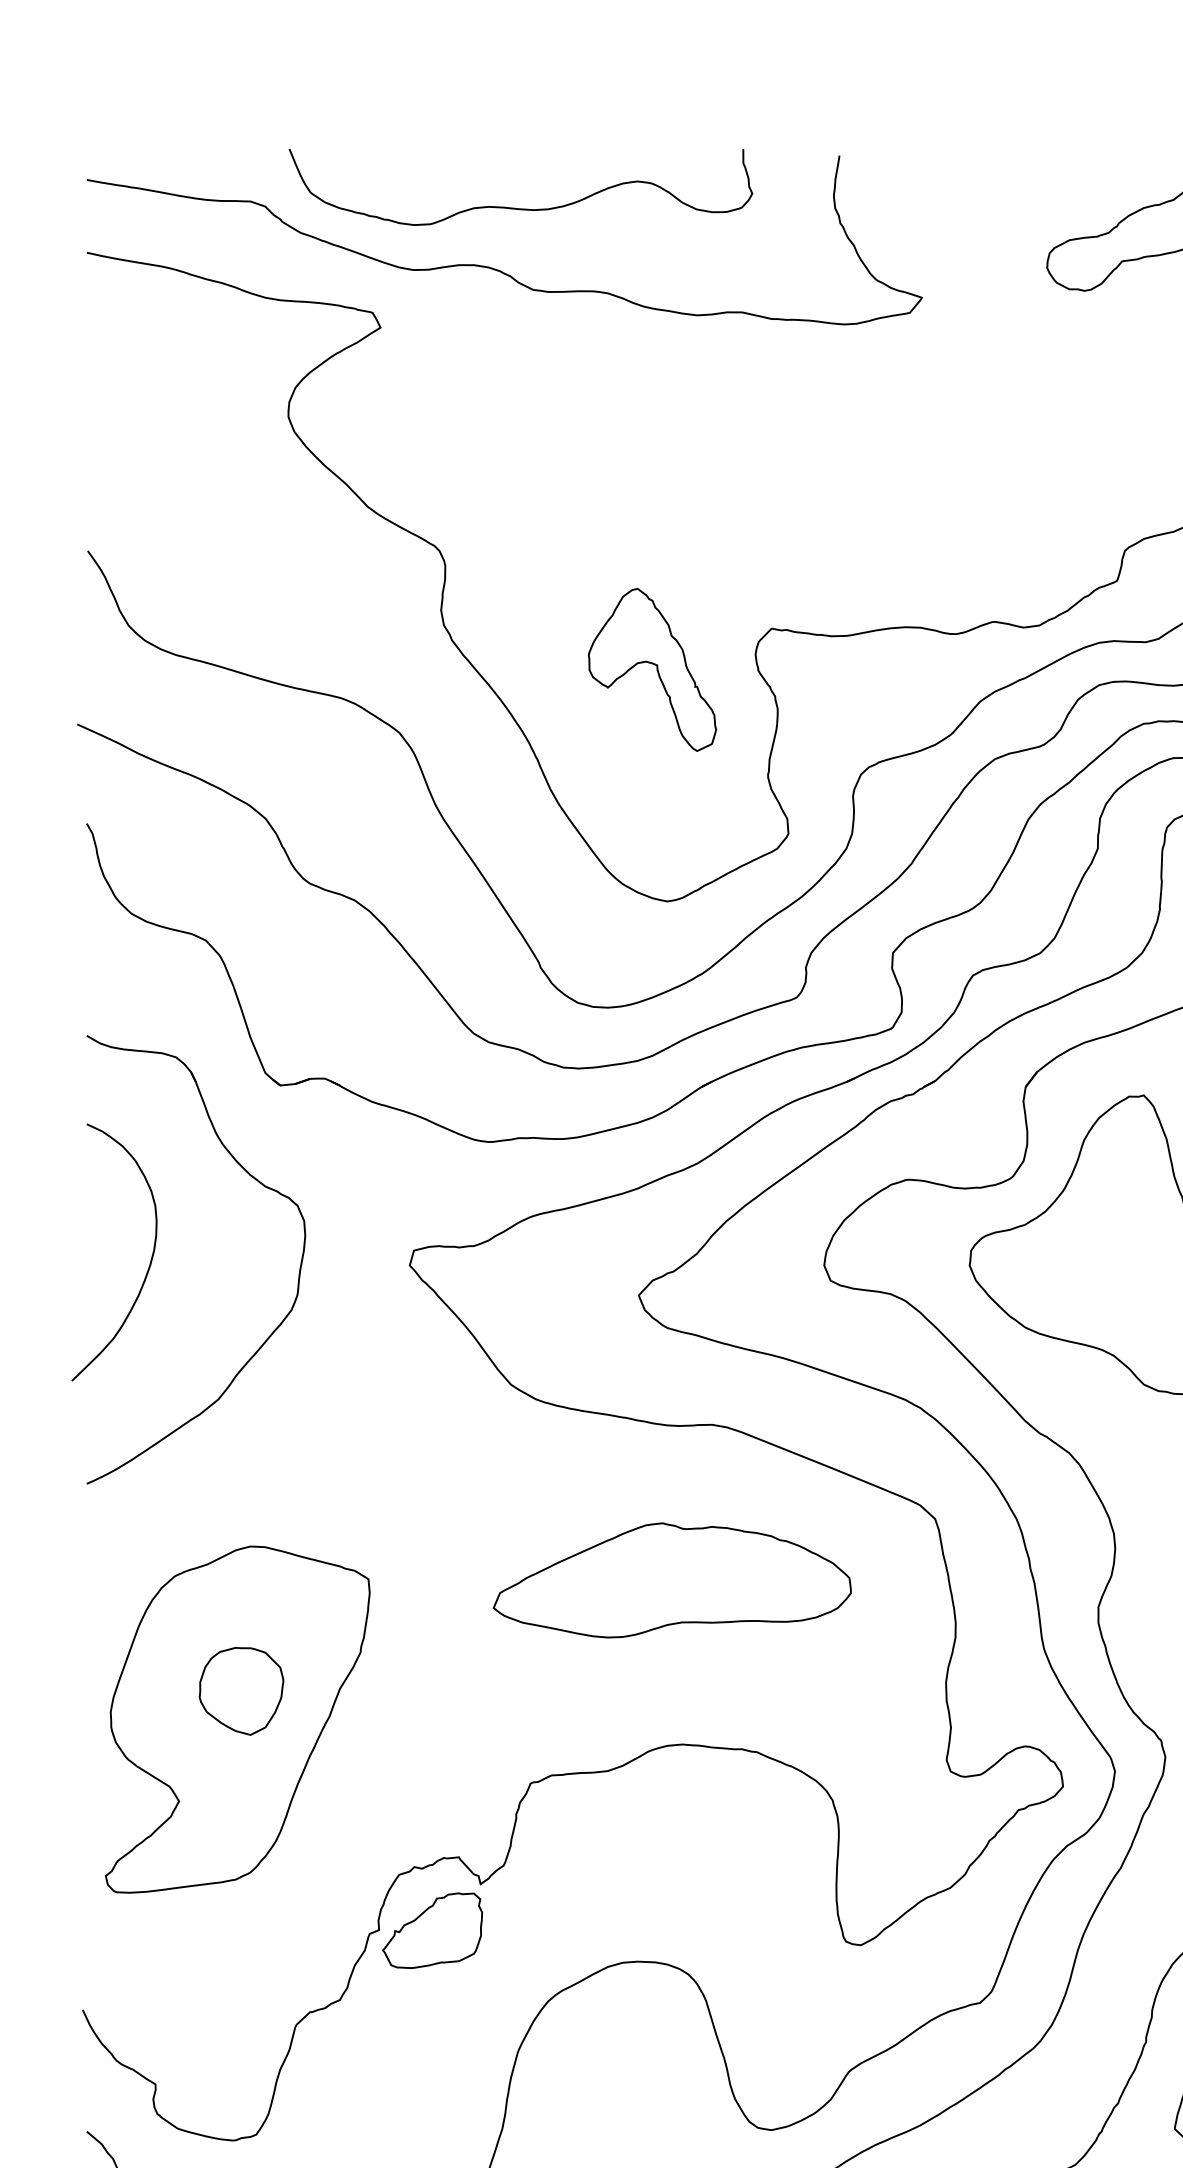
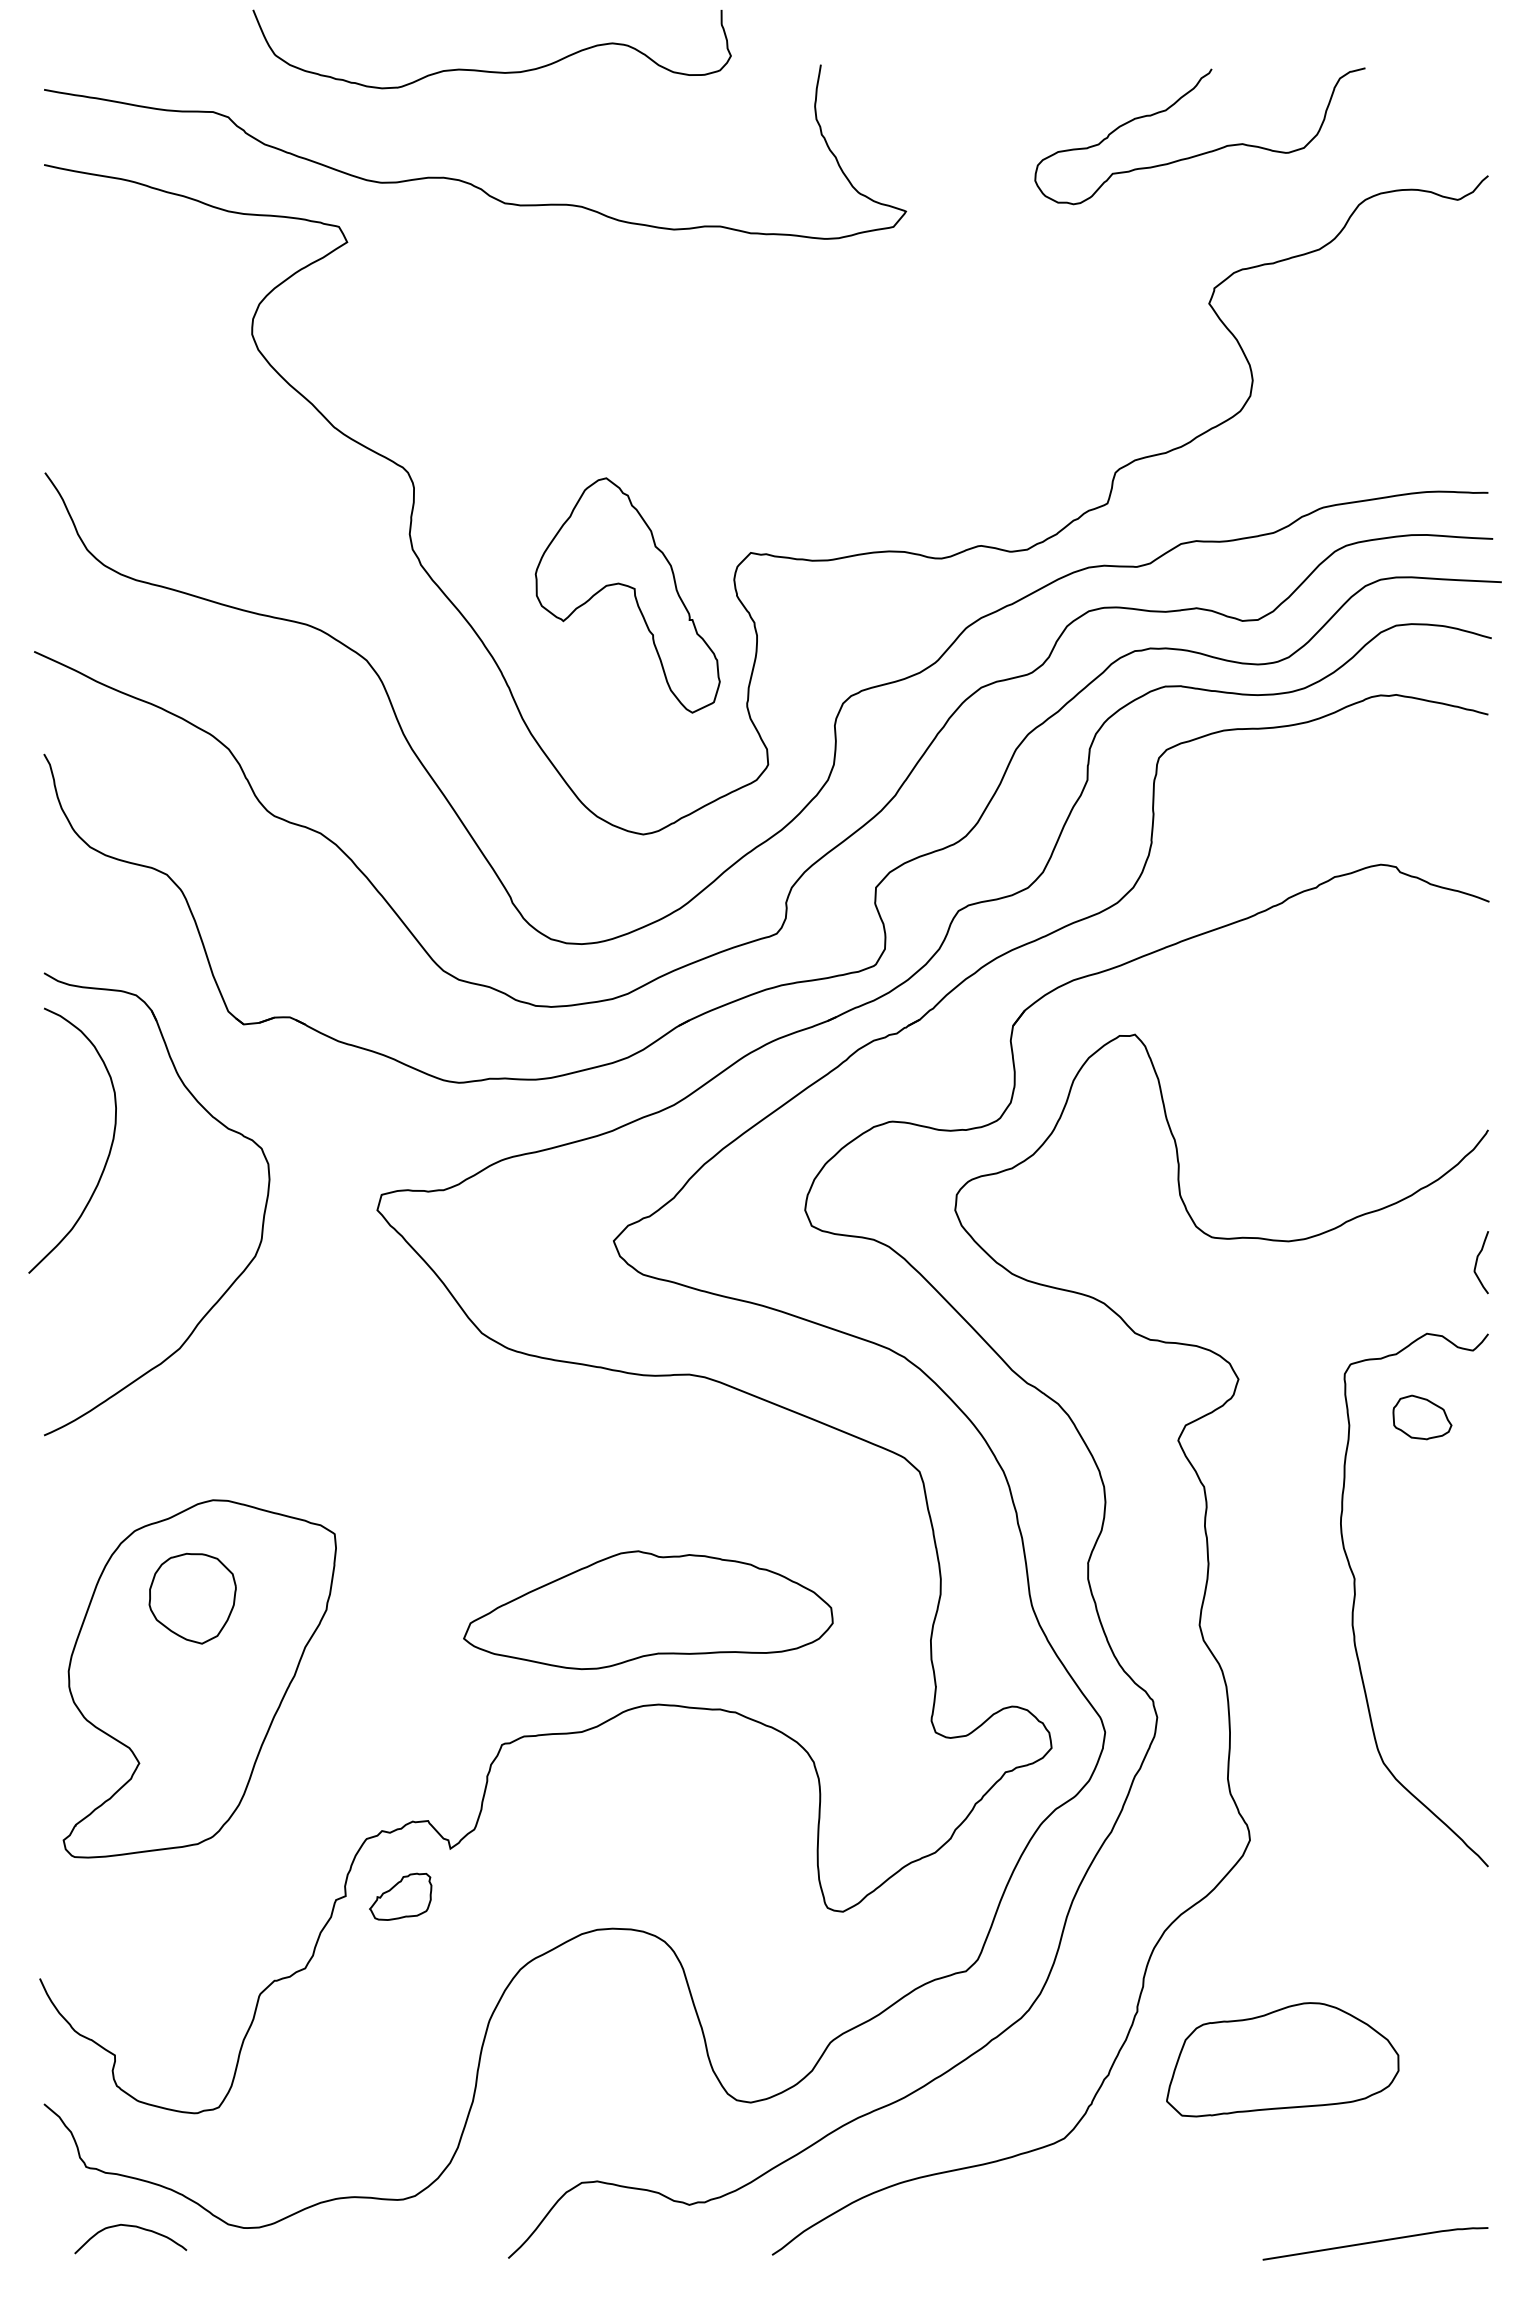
curve: (517, 207) -> (488, 70), moved
part: (652, 669) -> (627, 595), size x1.4
curve: (150, 1260) -> (109, 1149), moved
part: (672, 1580) -> (648, 1610), moved
part: (241, 1691) -> (192, 1598), moved
part: (432, 1930) -> (400, 1896), size x0.6

